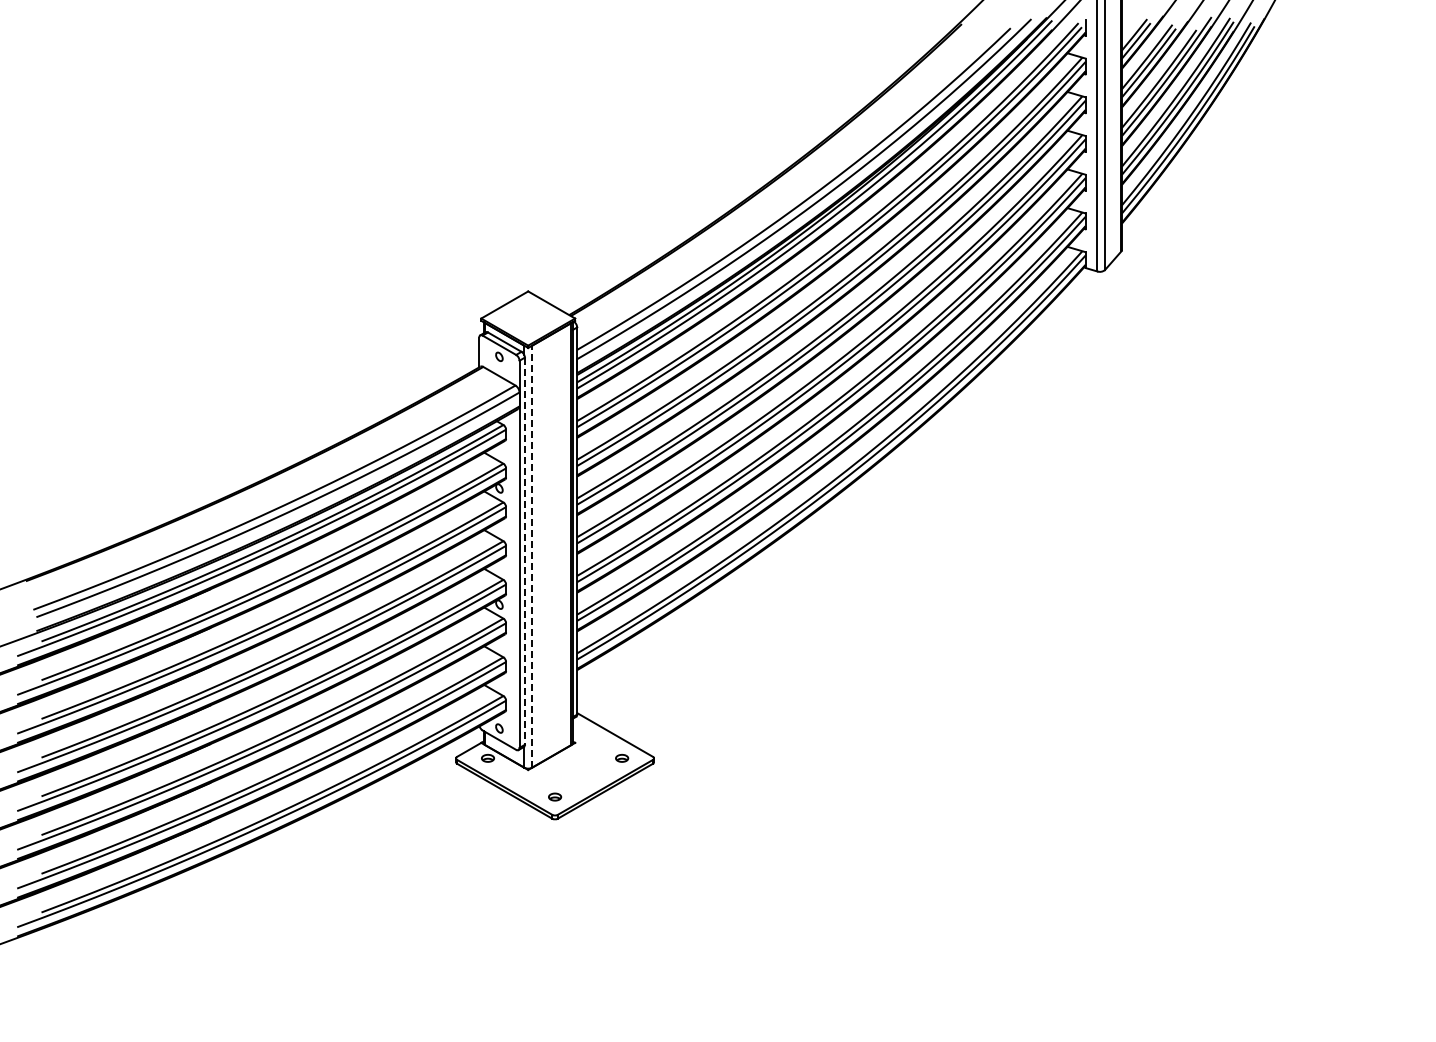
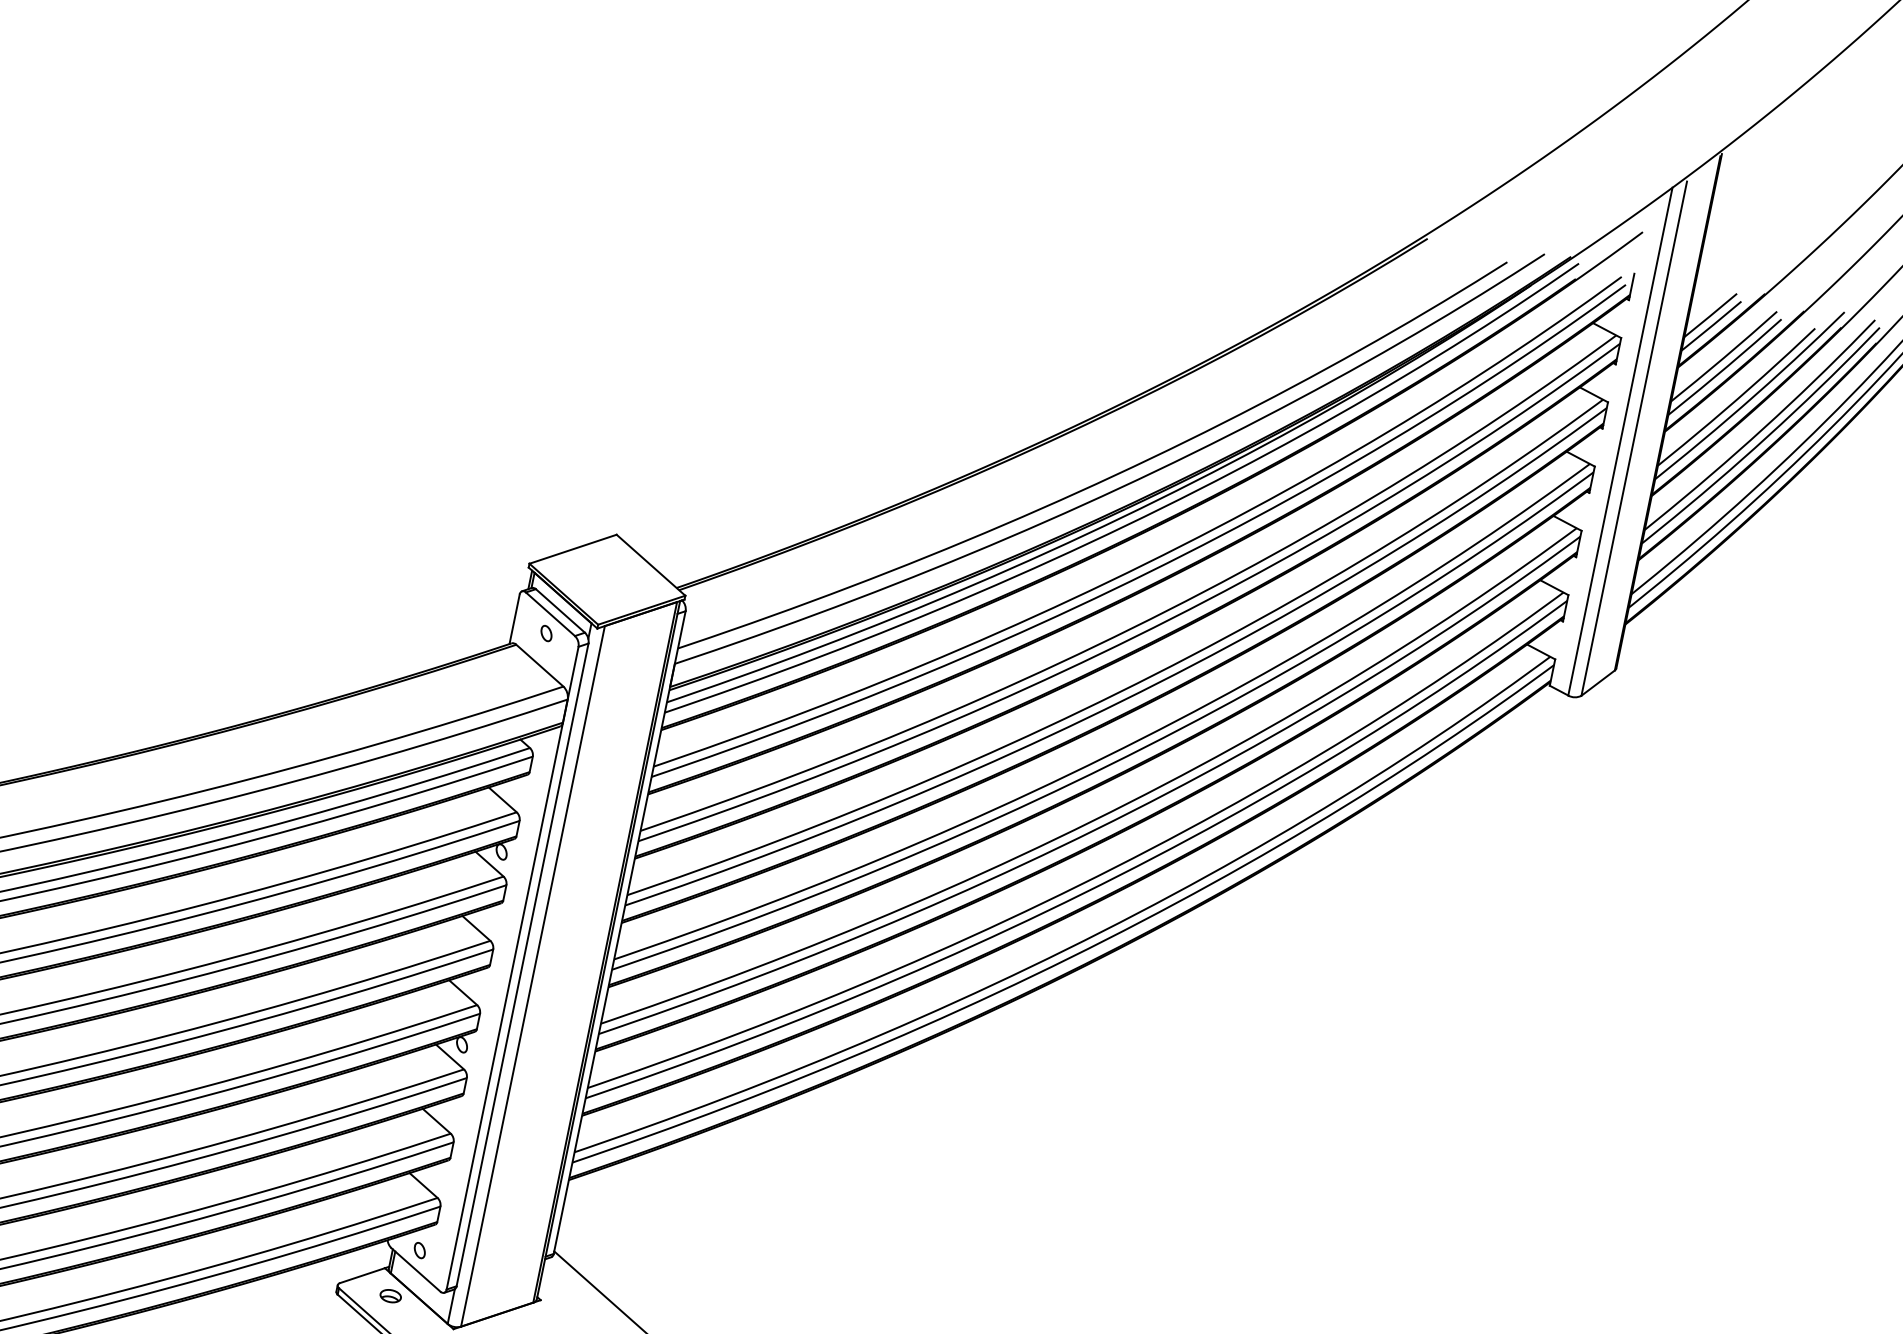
line: (524, 551) -> (521, 965), dashed -> solid
line: (532, 556) -> (533, 976), dashed -> solid

